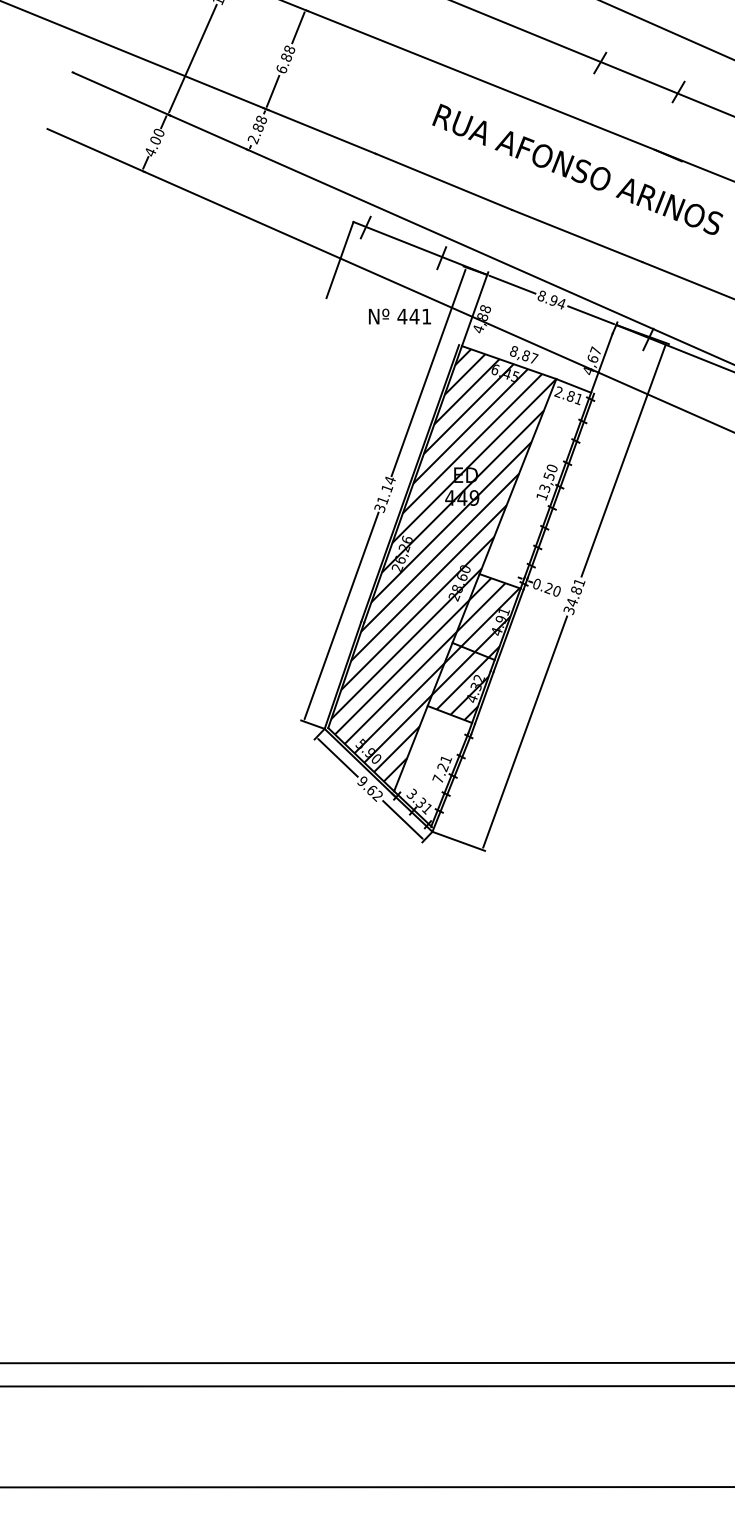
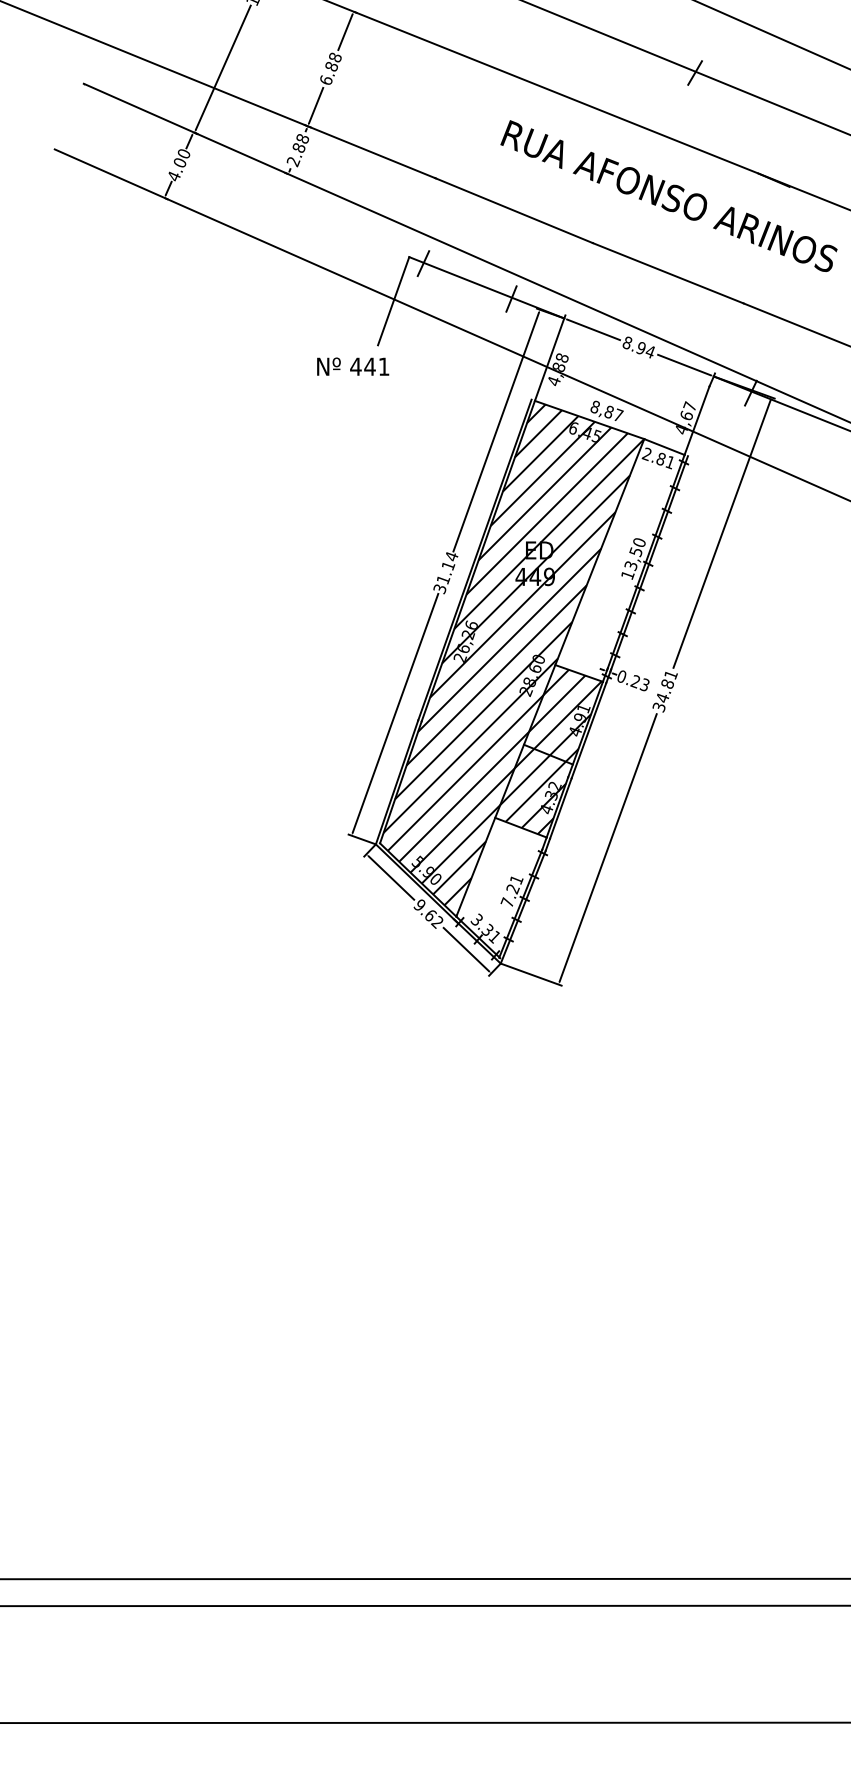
line: (678, 91) -> (785, 106), removed
text: (400, 316) -> (353, 366), moved
text: (556, 590) -> (644, 684), 0.20 -> 0.23

